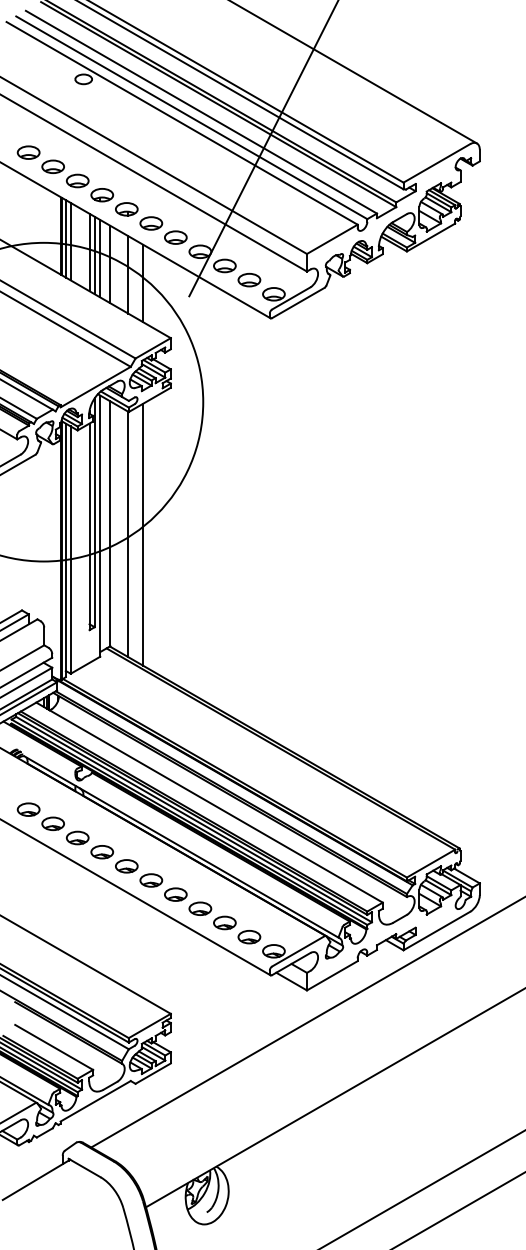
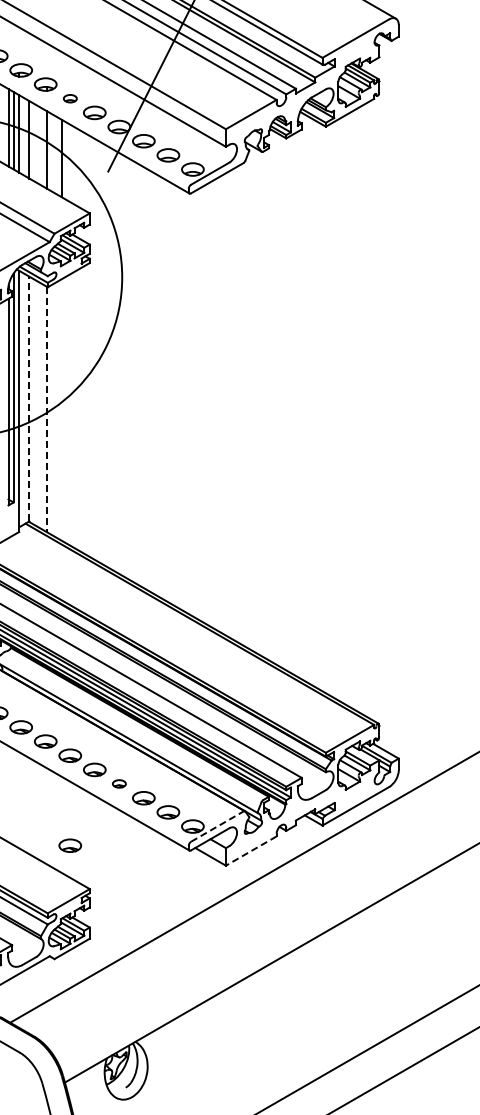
part: (151, 223) -> (70, 98), size x0.6
line: (110, 523) -> (29, 398), solid -> dashed
line: (128, 534) -> (47, 409), solid -> dashed
line: (143, 534) -> (62, 409), removed
part: (200, 908) -> (119, 783), size x0.6
line: (298, 951) -> (217, 826), solid -> dashed
part: (151, 970) -> (70, 845), added
line: (331, 976) -> (250, 851), solid -> dashed

